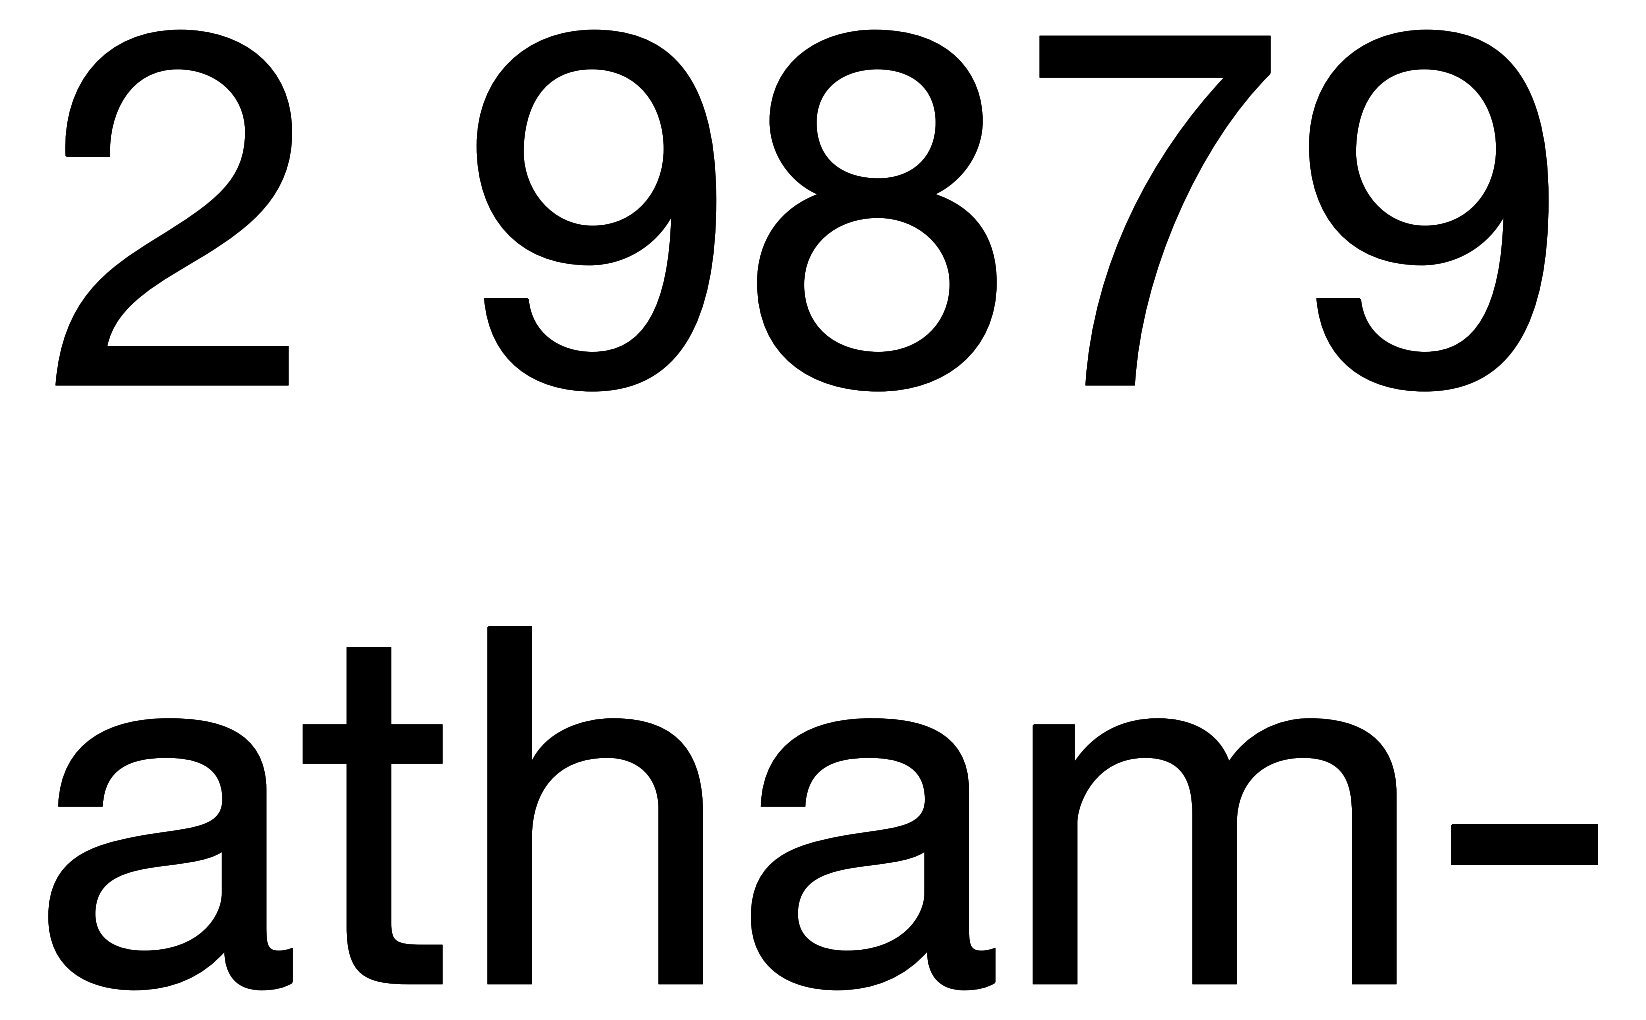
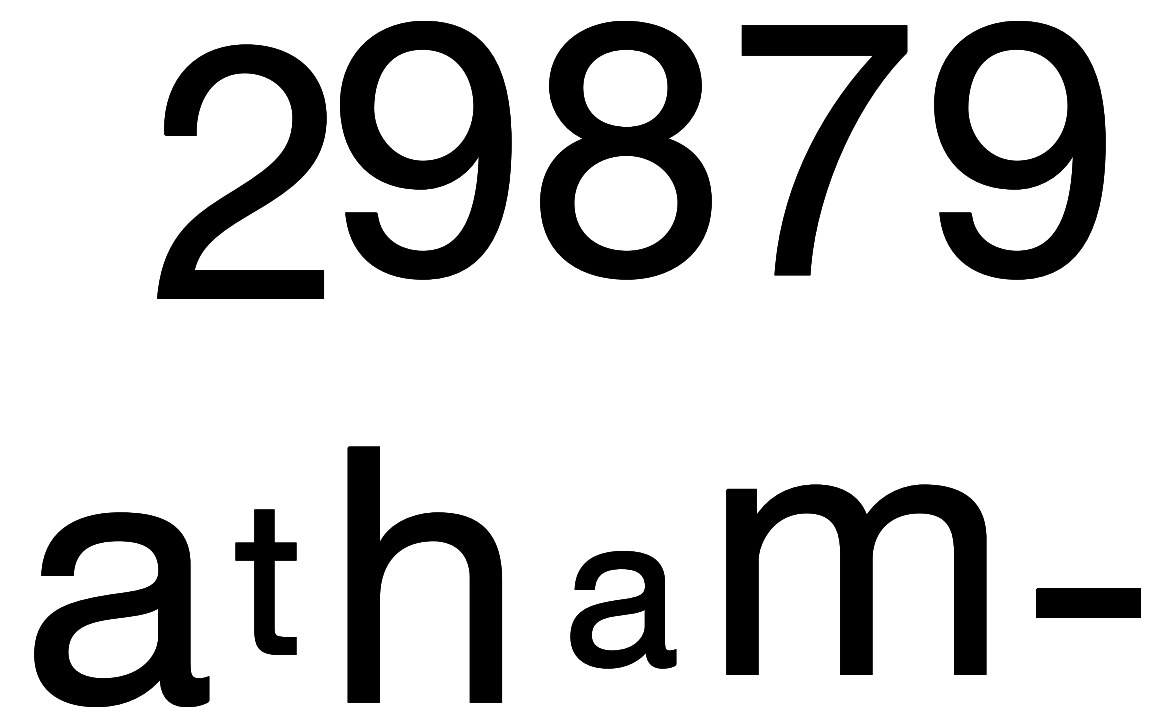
part: (180, 222) -> (246, 182), moved
part: (372, 815) -> (265, 582), size x0.6
part: (1214, 851) -> (856, 579), moved
part: (873, 854) -> (623, 609), size x0.6

